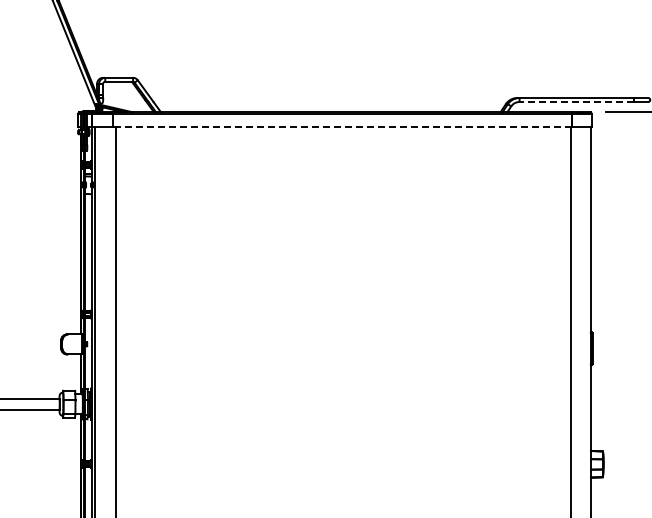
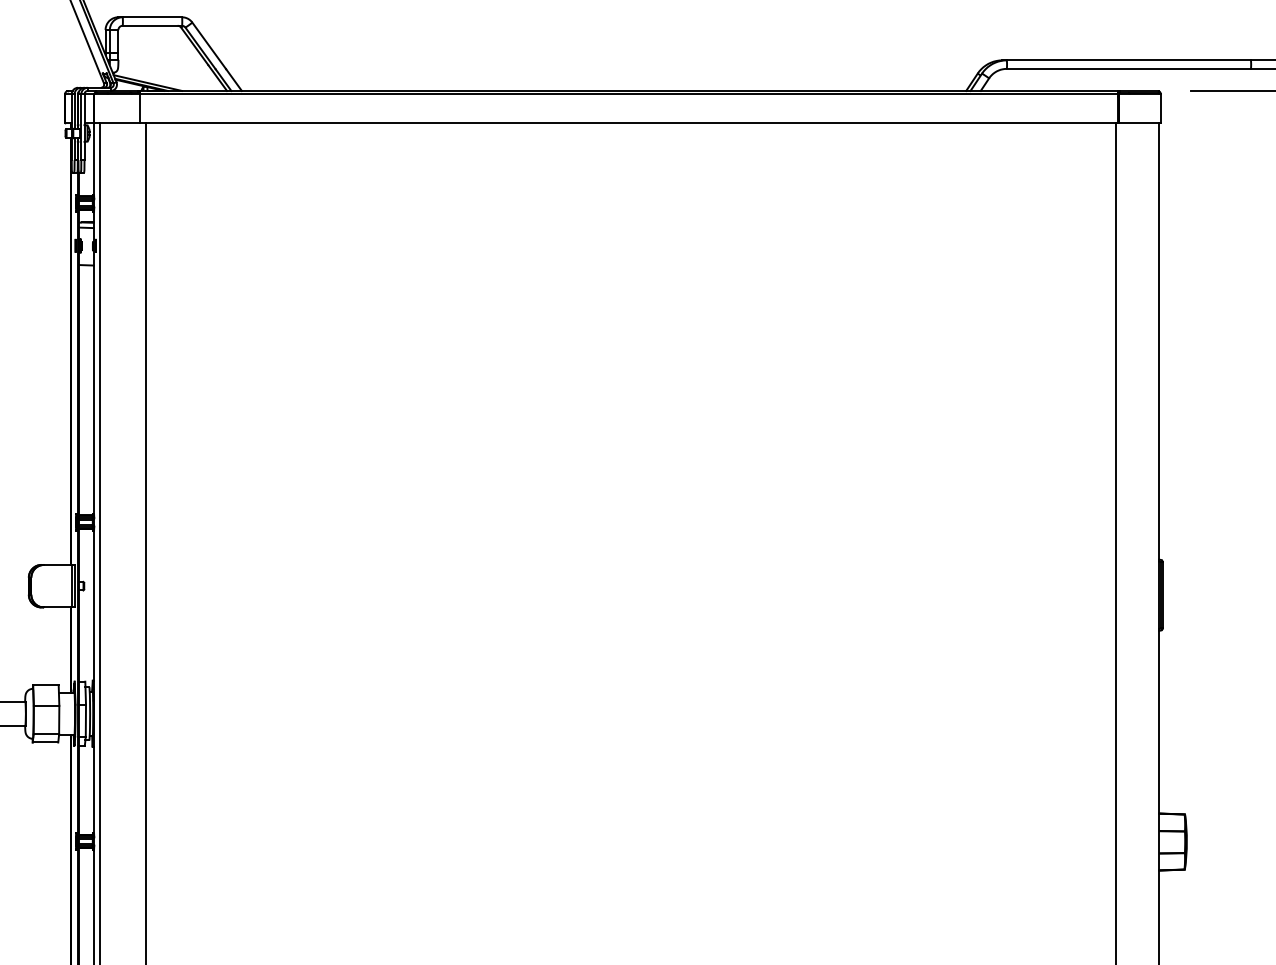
line: (576, 102) -> (1128, 69), dashed -> solid
line: (341, 127) -> (626, 123), dashed -> solid

